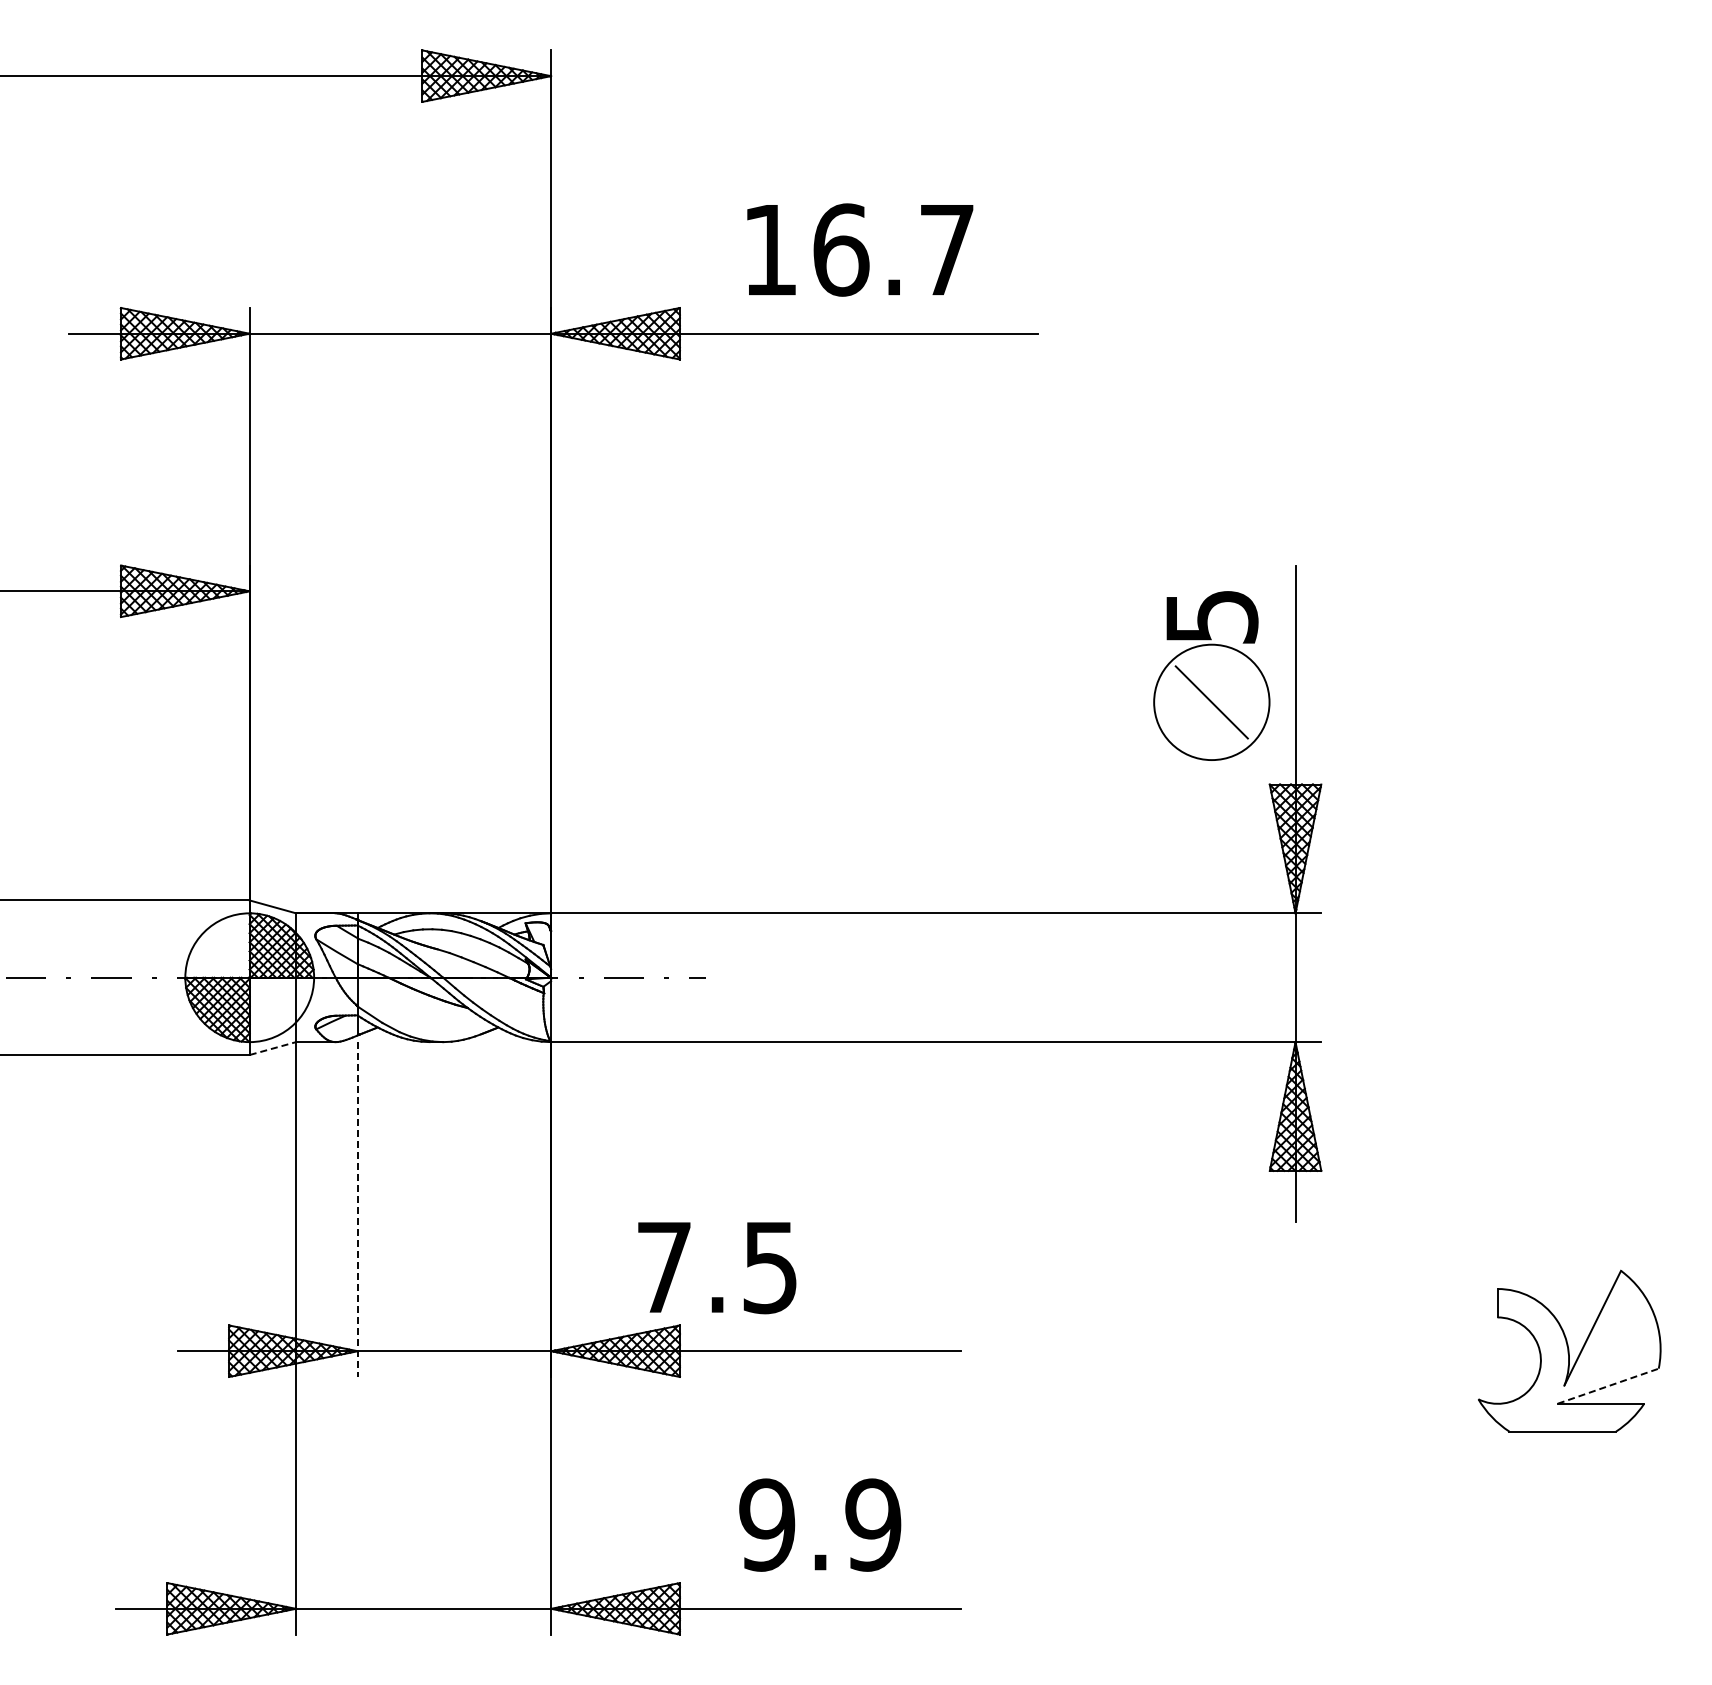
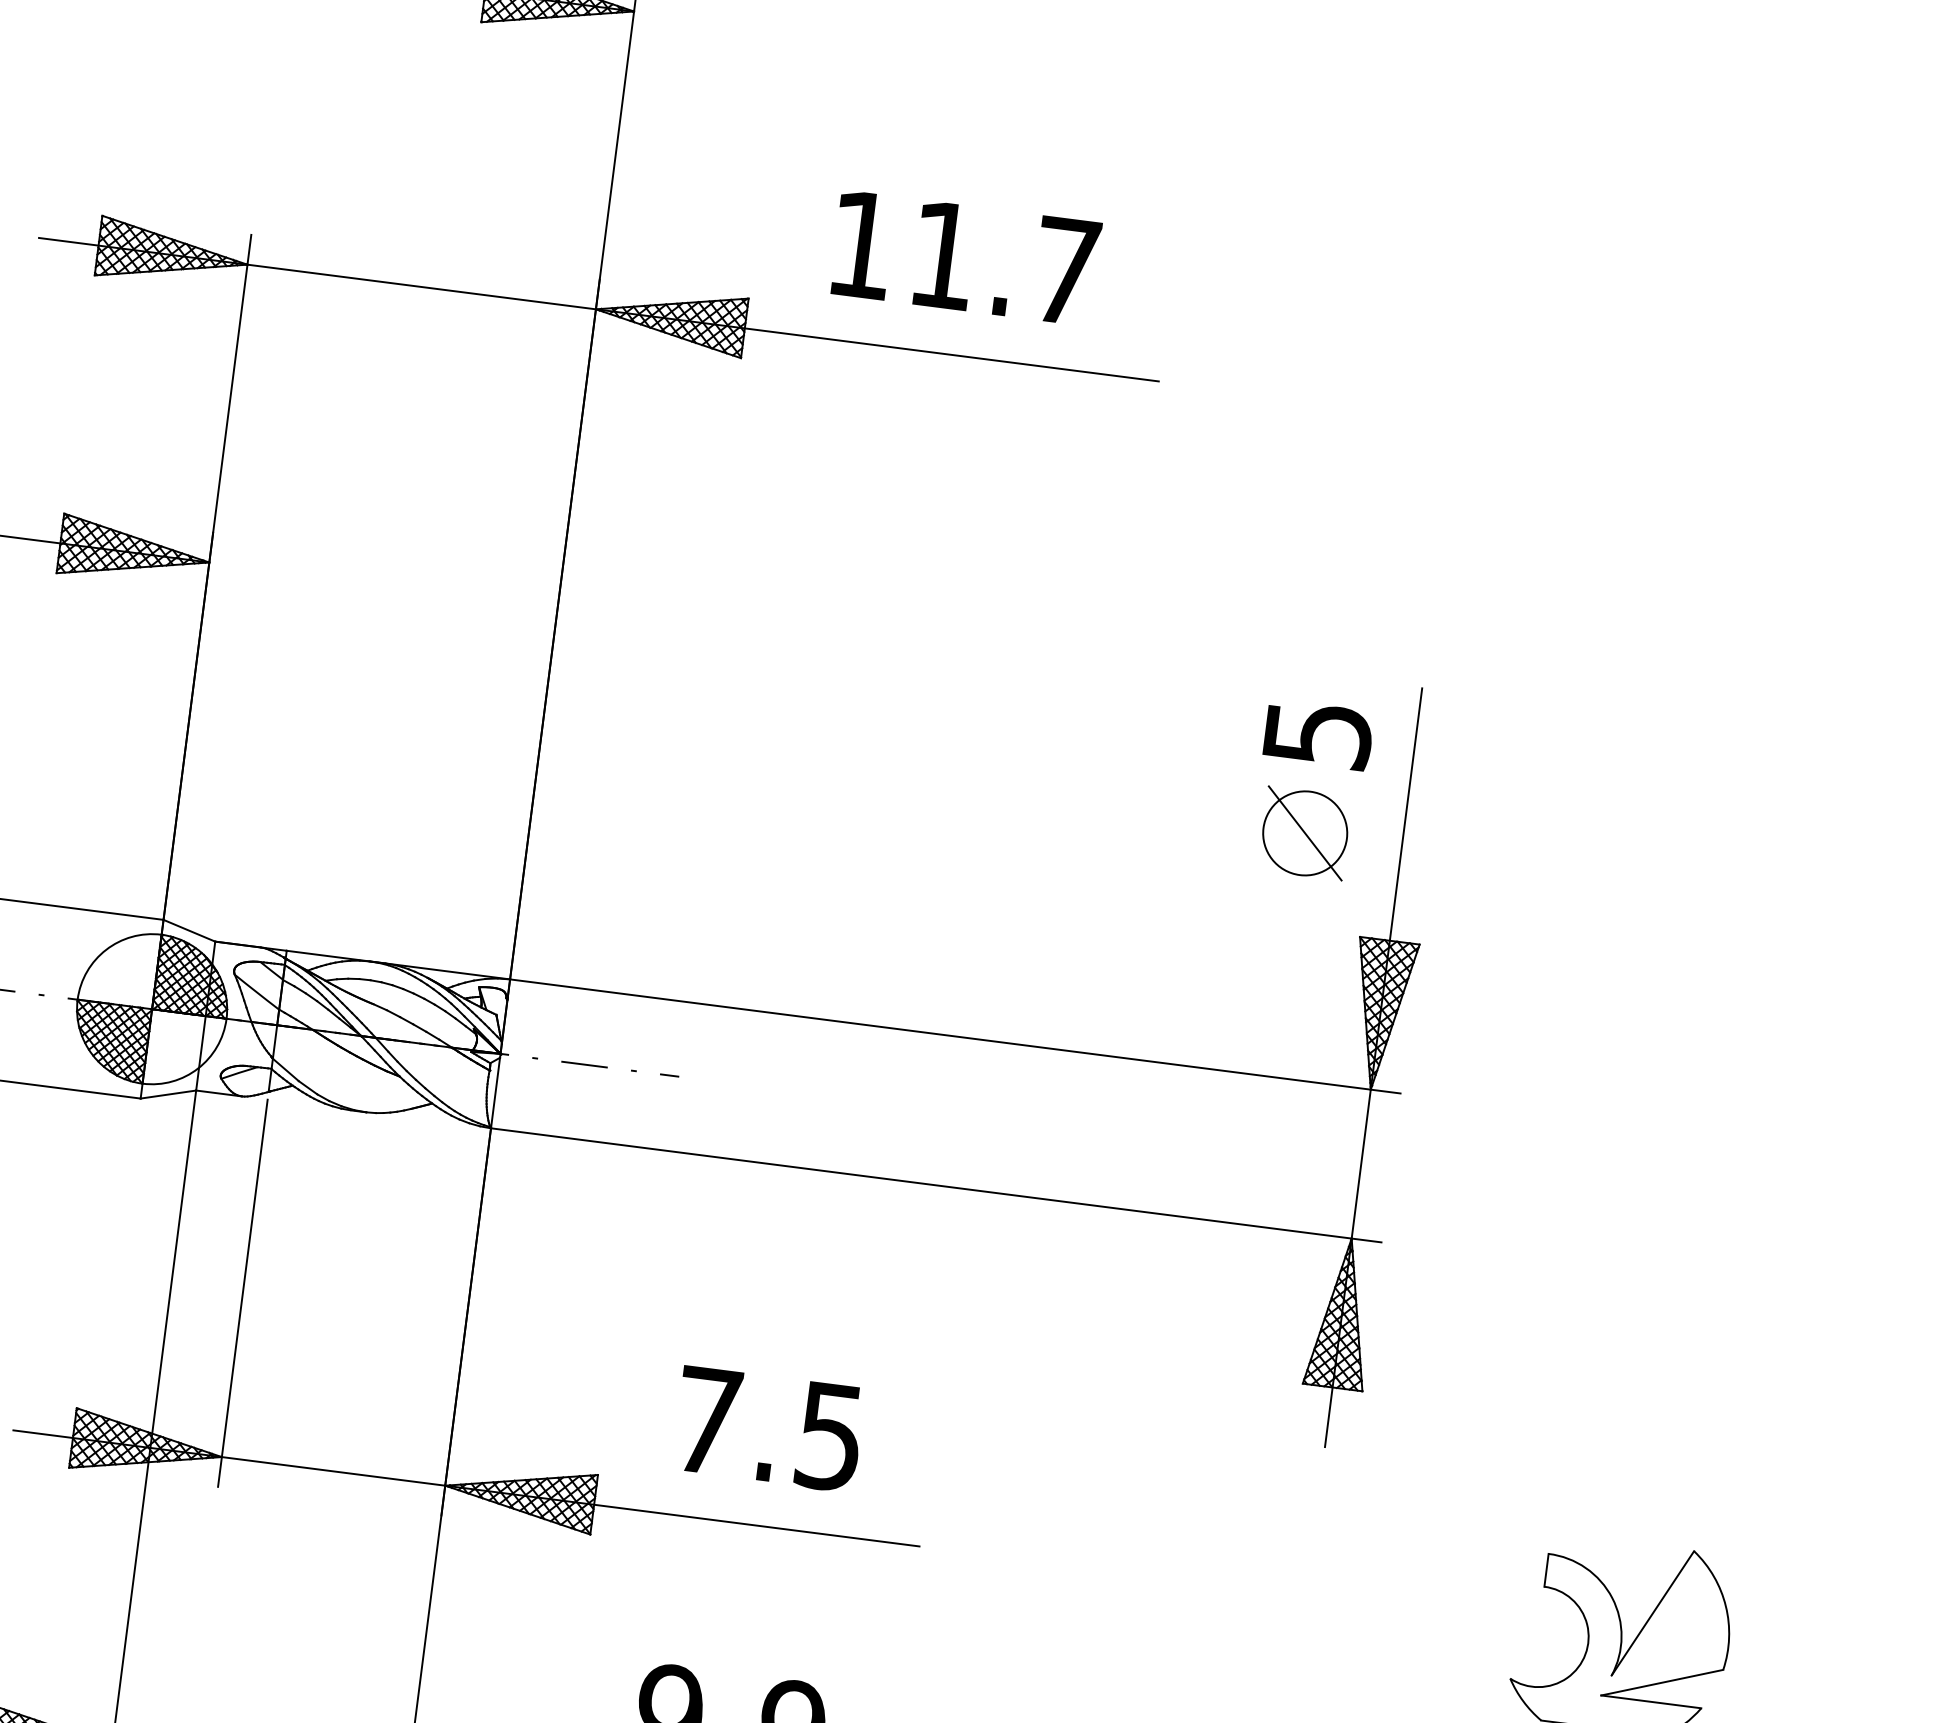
text: (841, 249) -> (944, 254), 16.7 -> 11.7
circle: (1211, 702) -> (1304, 833), size x0.62
line: (273, 1048) -> (169, 1094), dashed -> solid
line: (357, 1210) -> (242, 1294), dashed -> solid
text: (717, 1268) -> (768, 1429), moved
line: (1608, 1386) -> (1662, 1683), dashed -> solid

